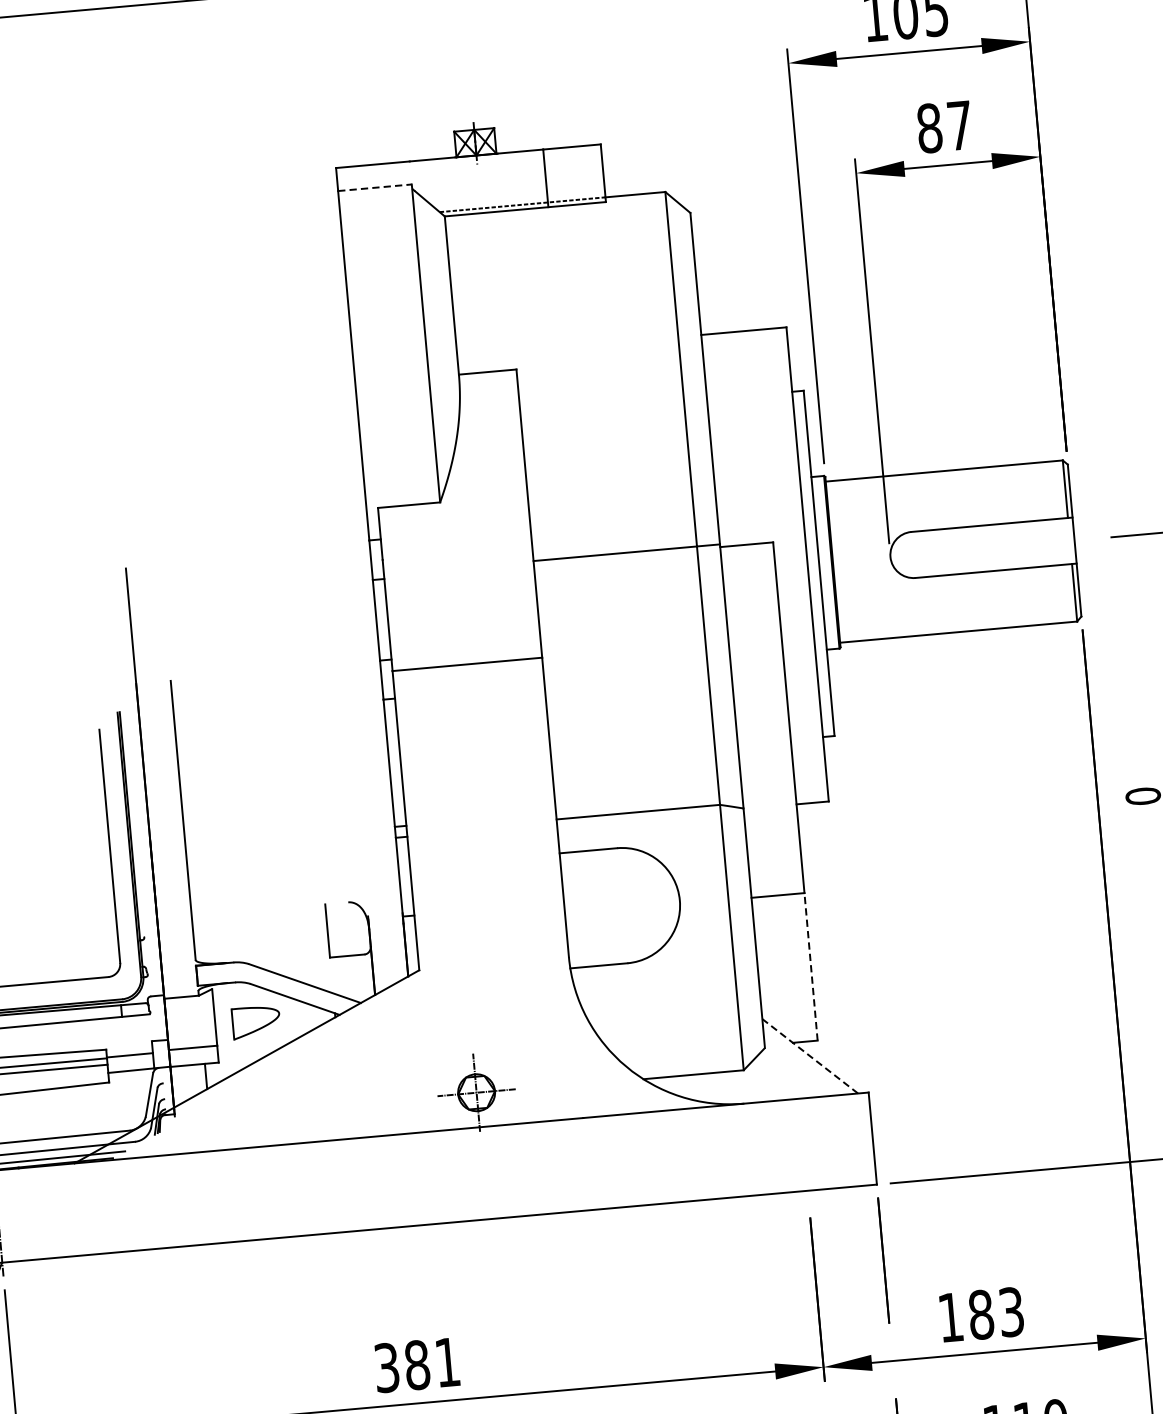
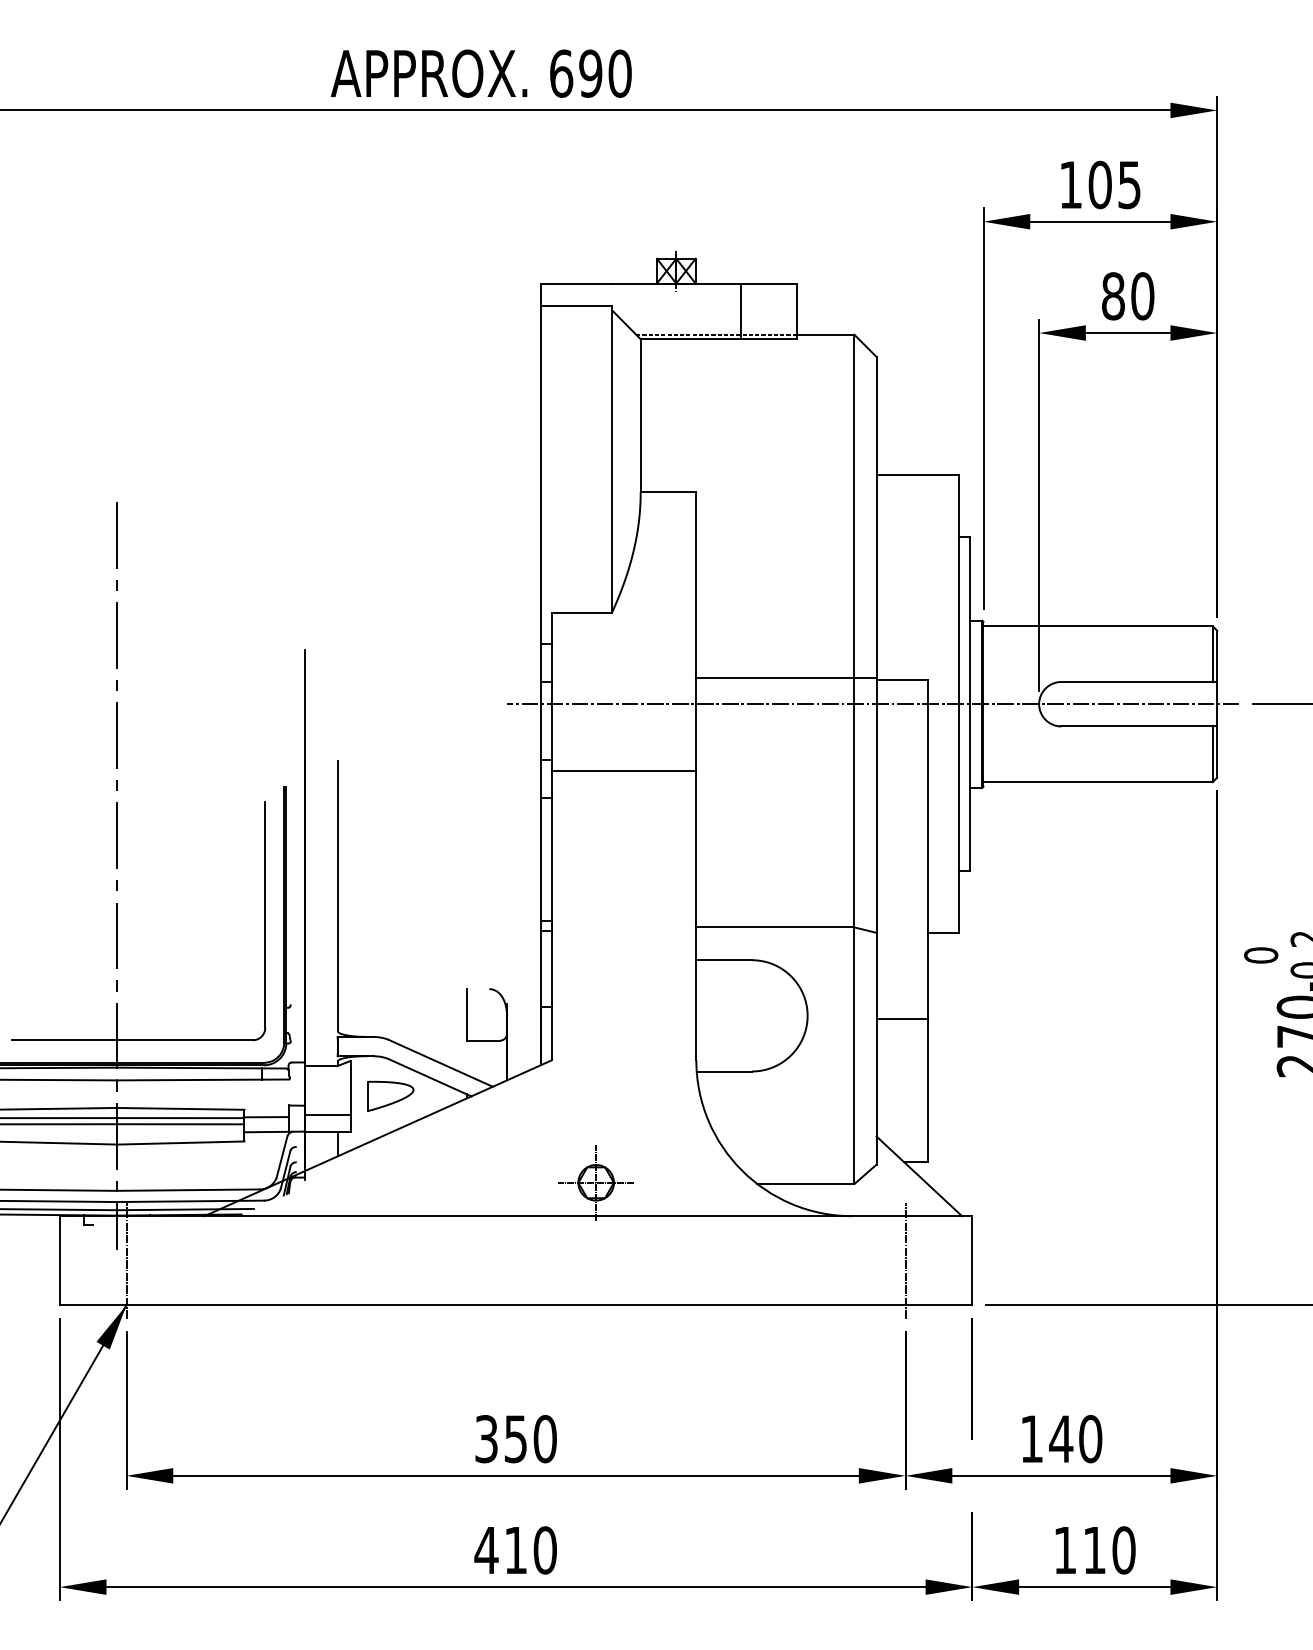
text: (959, 125) -> (1142, 296), 87 -> 80
line: (375, 187) -> (576, 305), dashed -> solid
line: (719, 572) -> (873, 704), added
line: (810, 966) -> (927, 1090), dashed -> solid
line: (810, 1056) -> (919, 1176), dashed -> solid
line: (803, 1144) -> (905, 1260), added
text: (995, 1313) -> (1075, 1439), 183 -> 140
text: (432, 1364) -> (530, 1439), 381 -> 350

